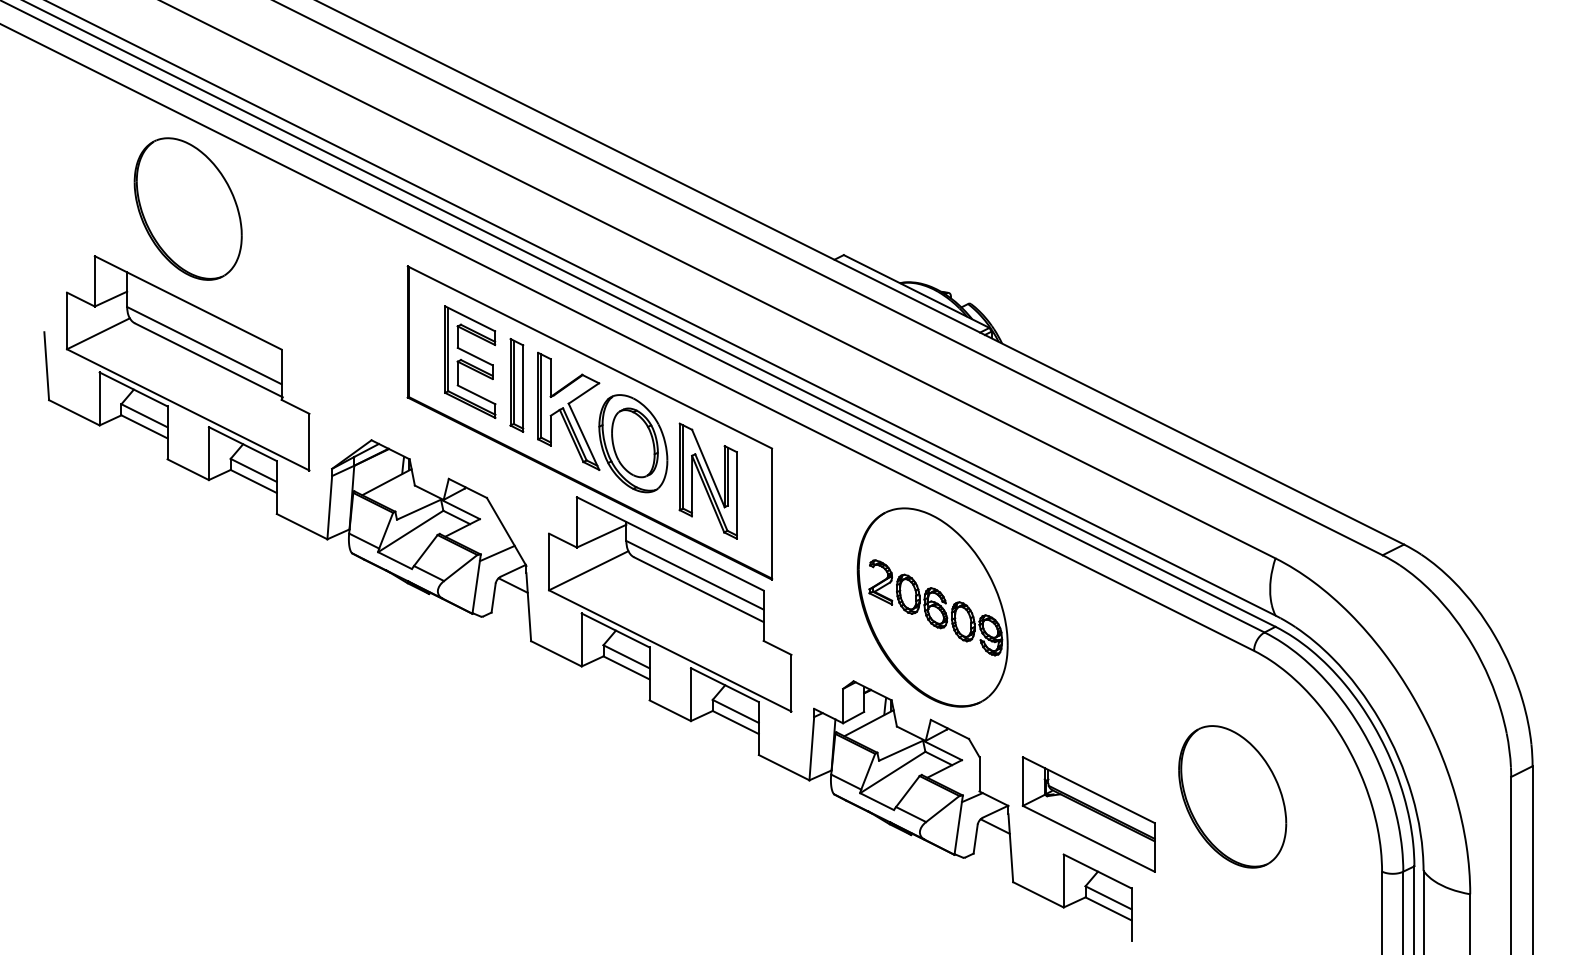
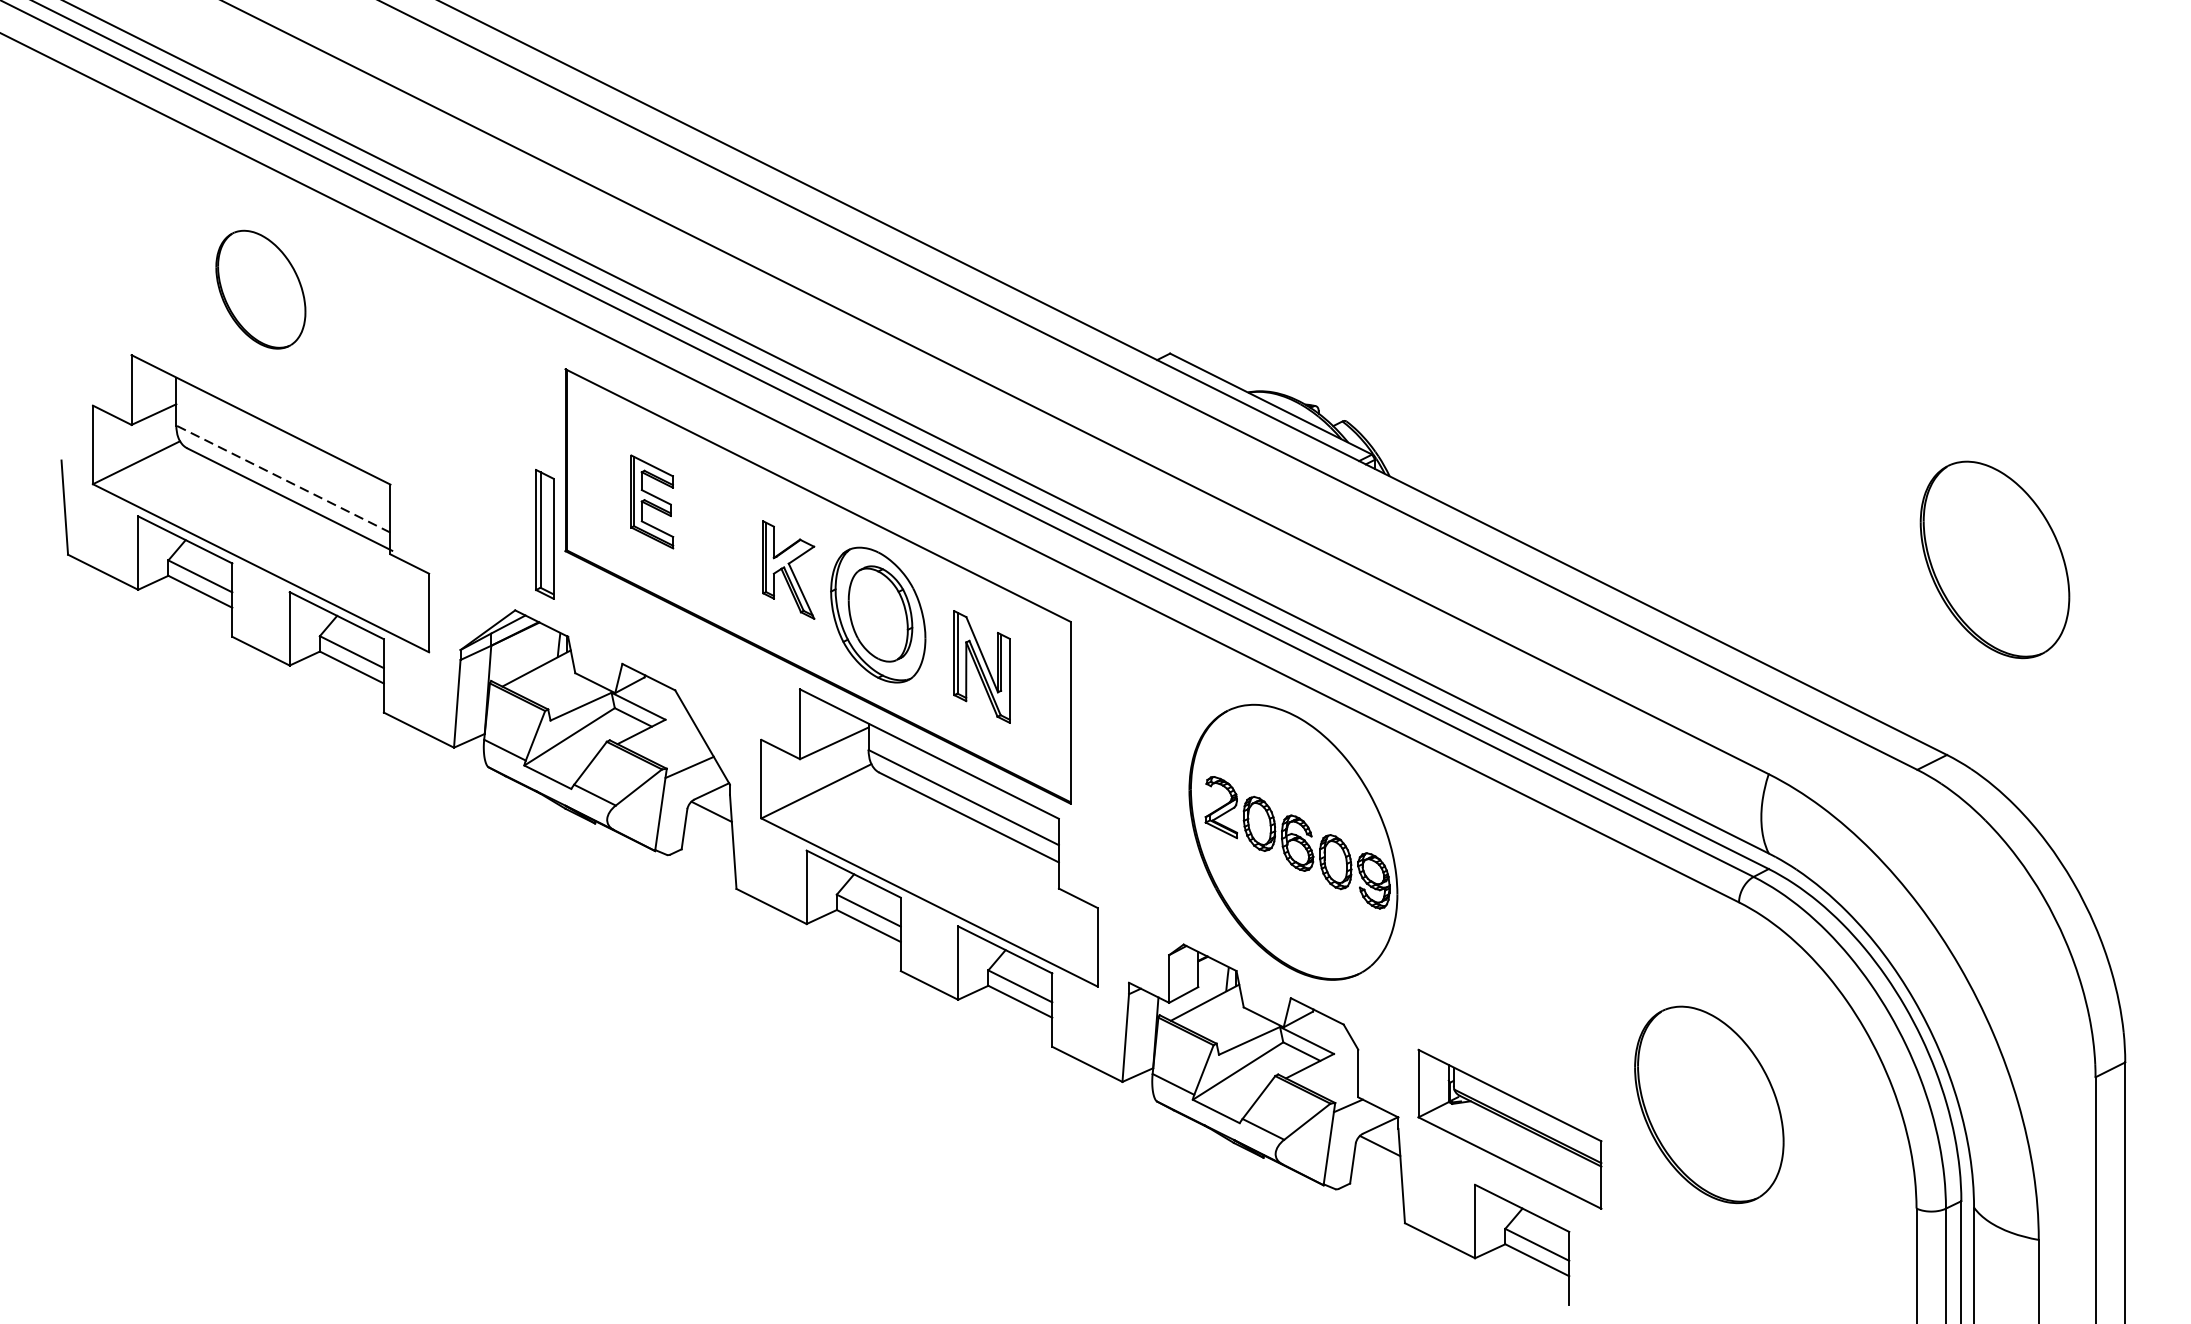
part: (187, 208) -> (260, 288), size x0.6
line: (203, 345) -> (282, 478), solid -> dashed
part: (470, 361) -> (652, 501), size x0.6
part: (516, 385) -> (544, 534), moved
part: (1438, 403) -> (1994, 559), added
part: (568, 410) -> (788, 569), size x0.6
part: (707, 480) -> (981, 666), size x0.7

